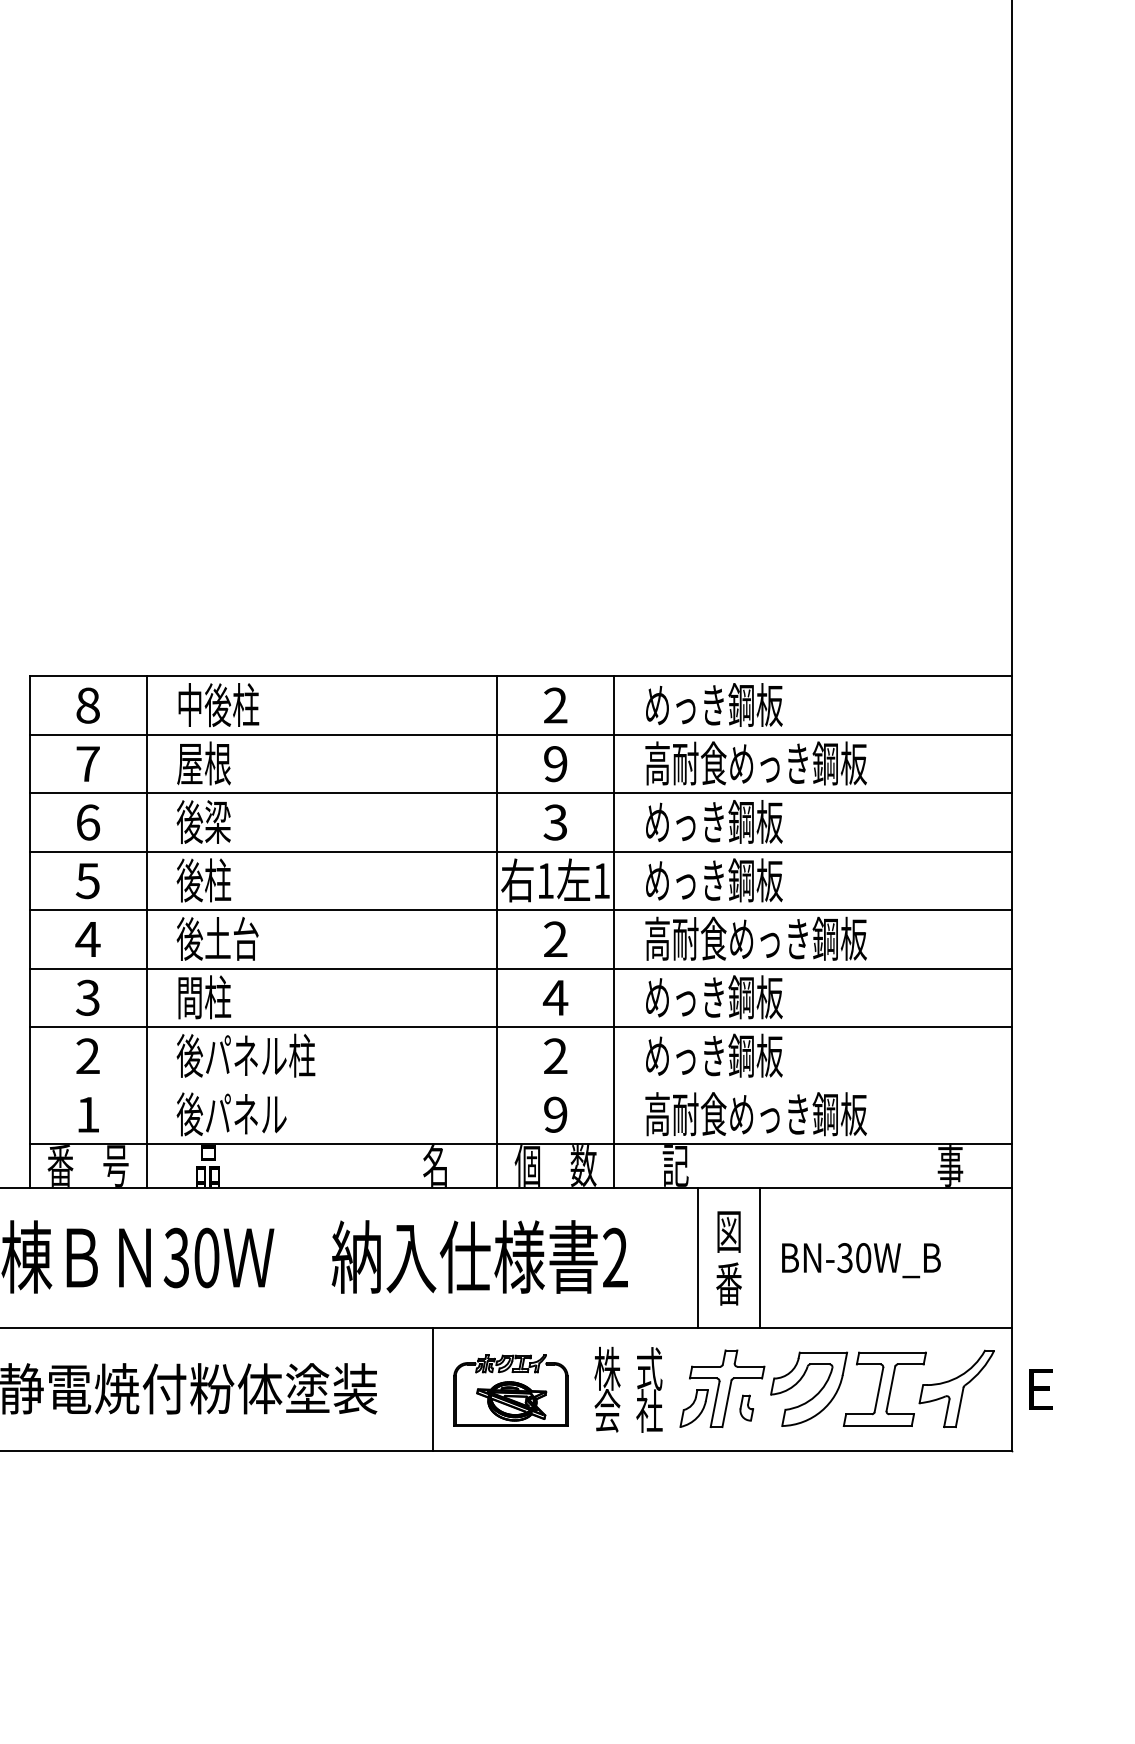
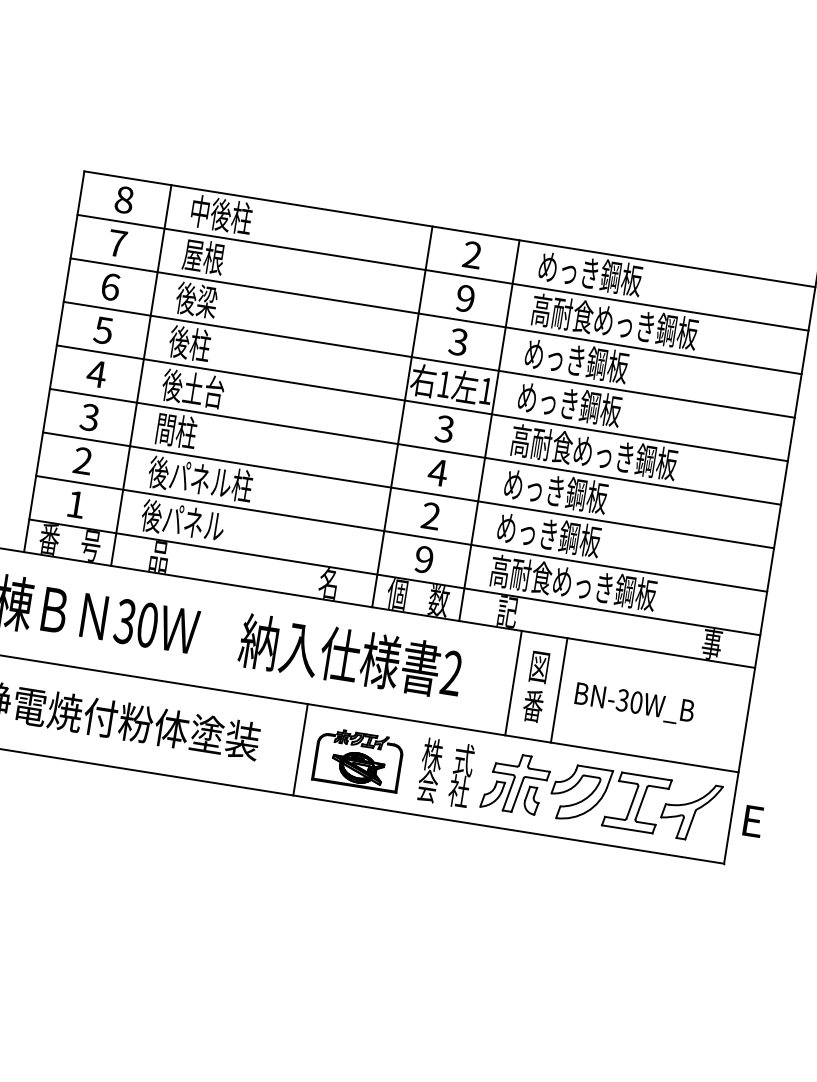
text: (555, 939) -> (444, 429), 2 -> 3
line: (520, 1085) -> (401, 533), added
part: (746, 1407) -> (531, 800), size x1.43

